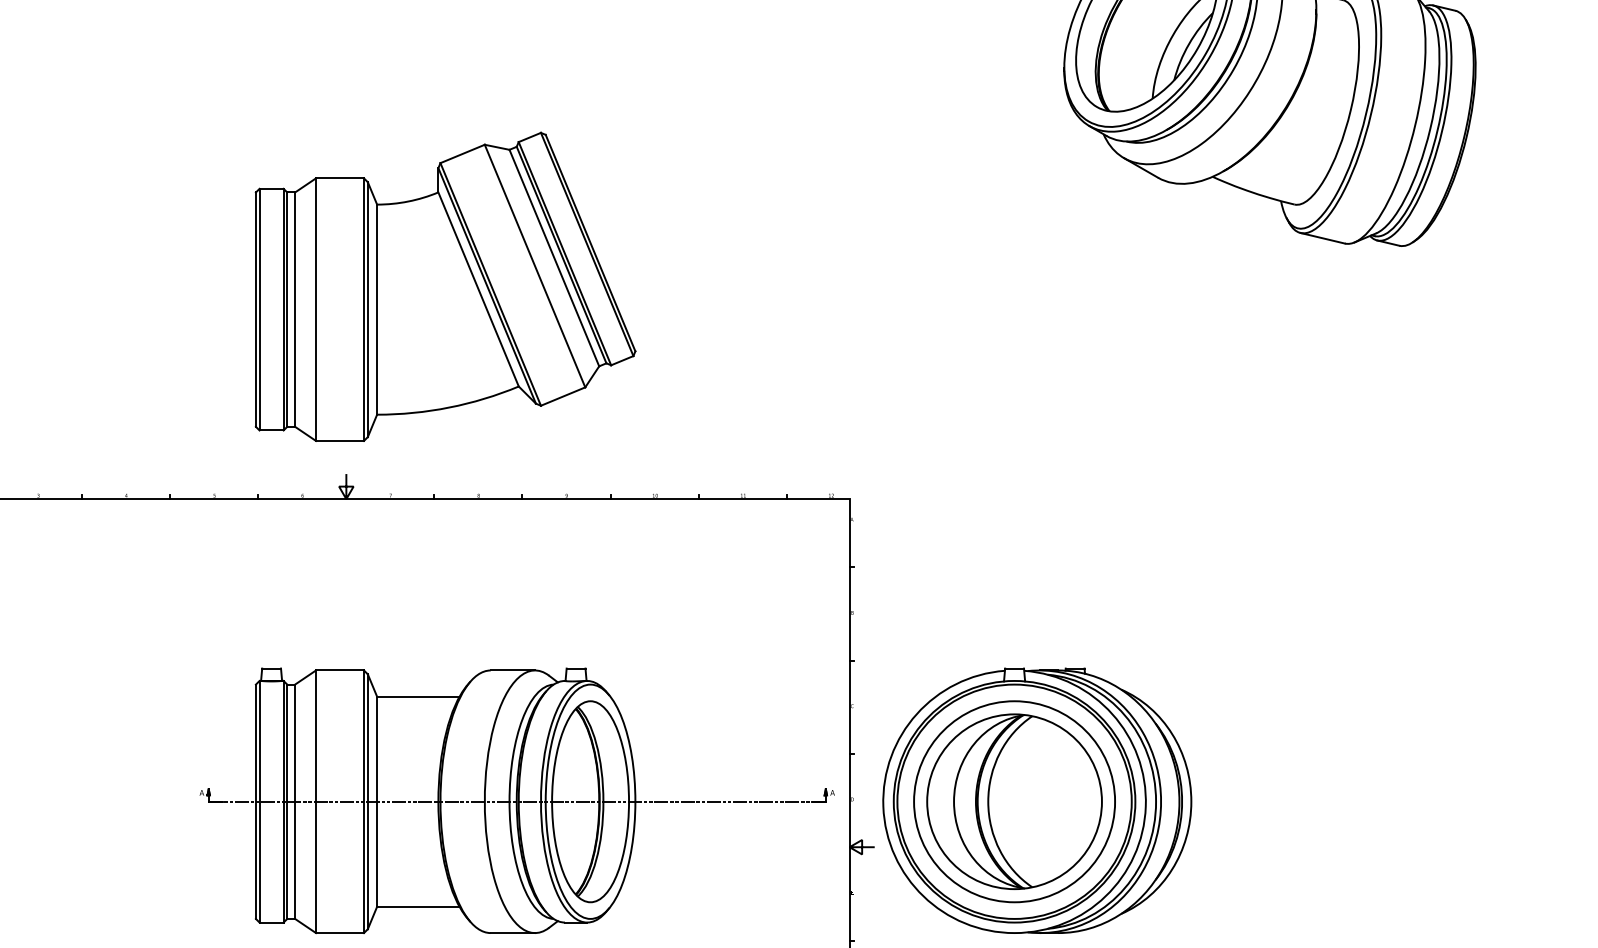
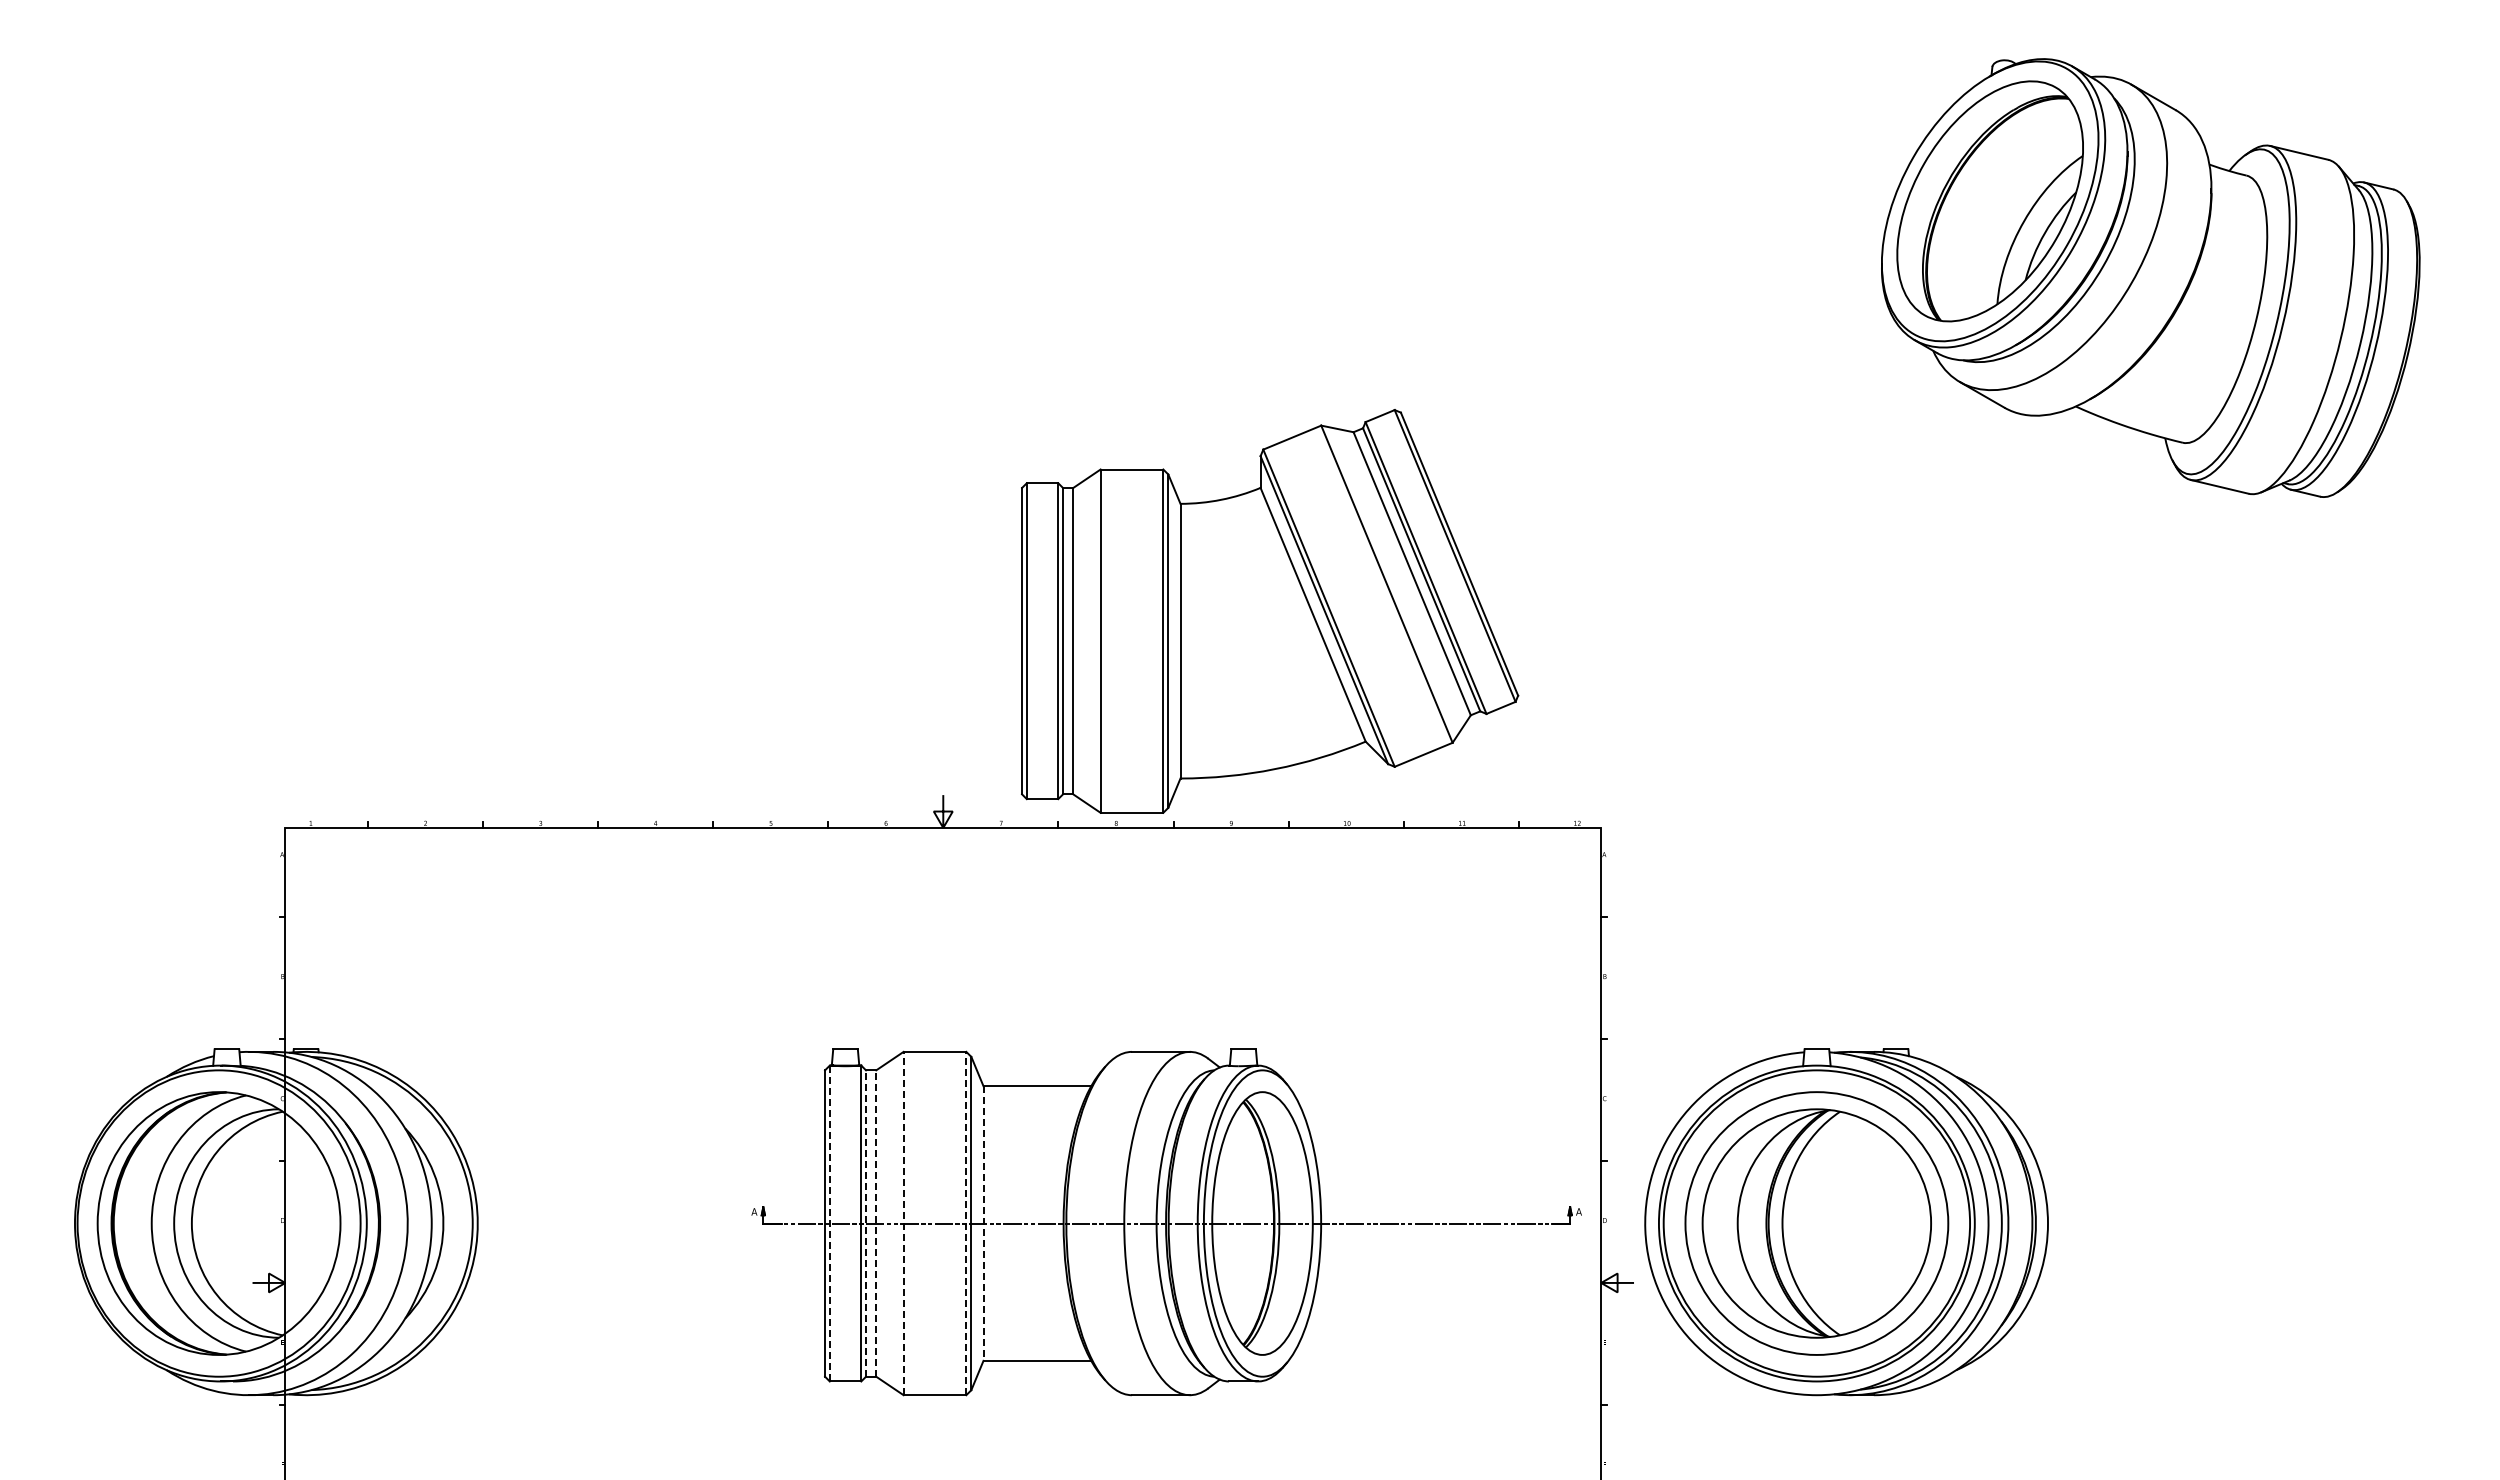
part: (445, 286) -> (1270, 611), moved
line: (259, 801) -> (829, 1223), solid -> dashed
line: (287, 801) -> (866, 1223), solid -> dashed
line: (295, 801) -> (876, 1223), solid -> dashed
line: (315, 801) -> (903, 1223), solid -> dashed
line: (364, 801) -> (966, 1223), solid -> dashed
line: (377, 802) -> (983, 1224), solid -> dashed

